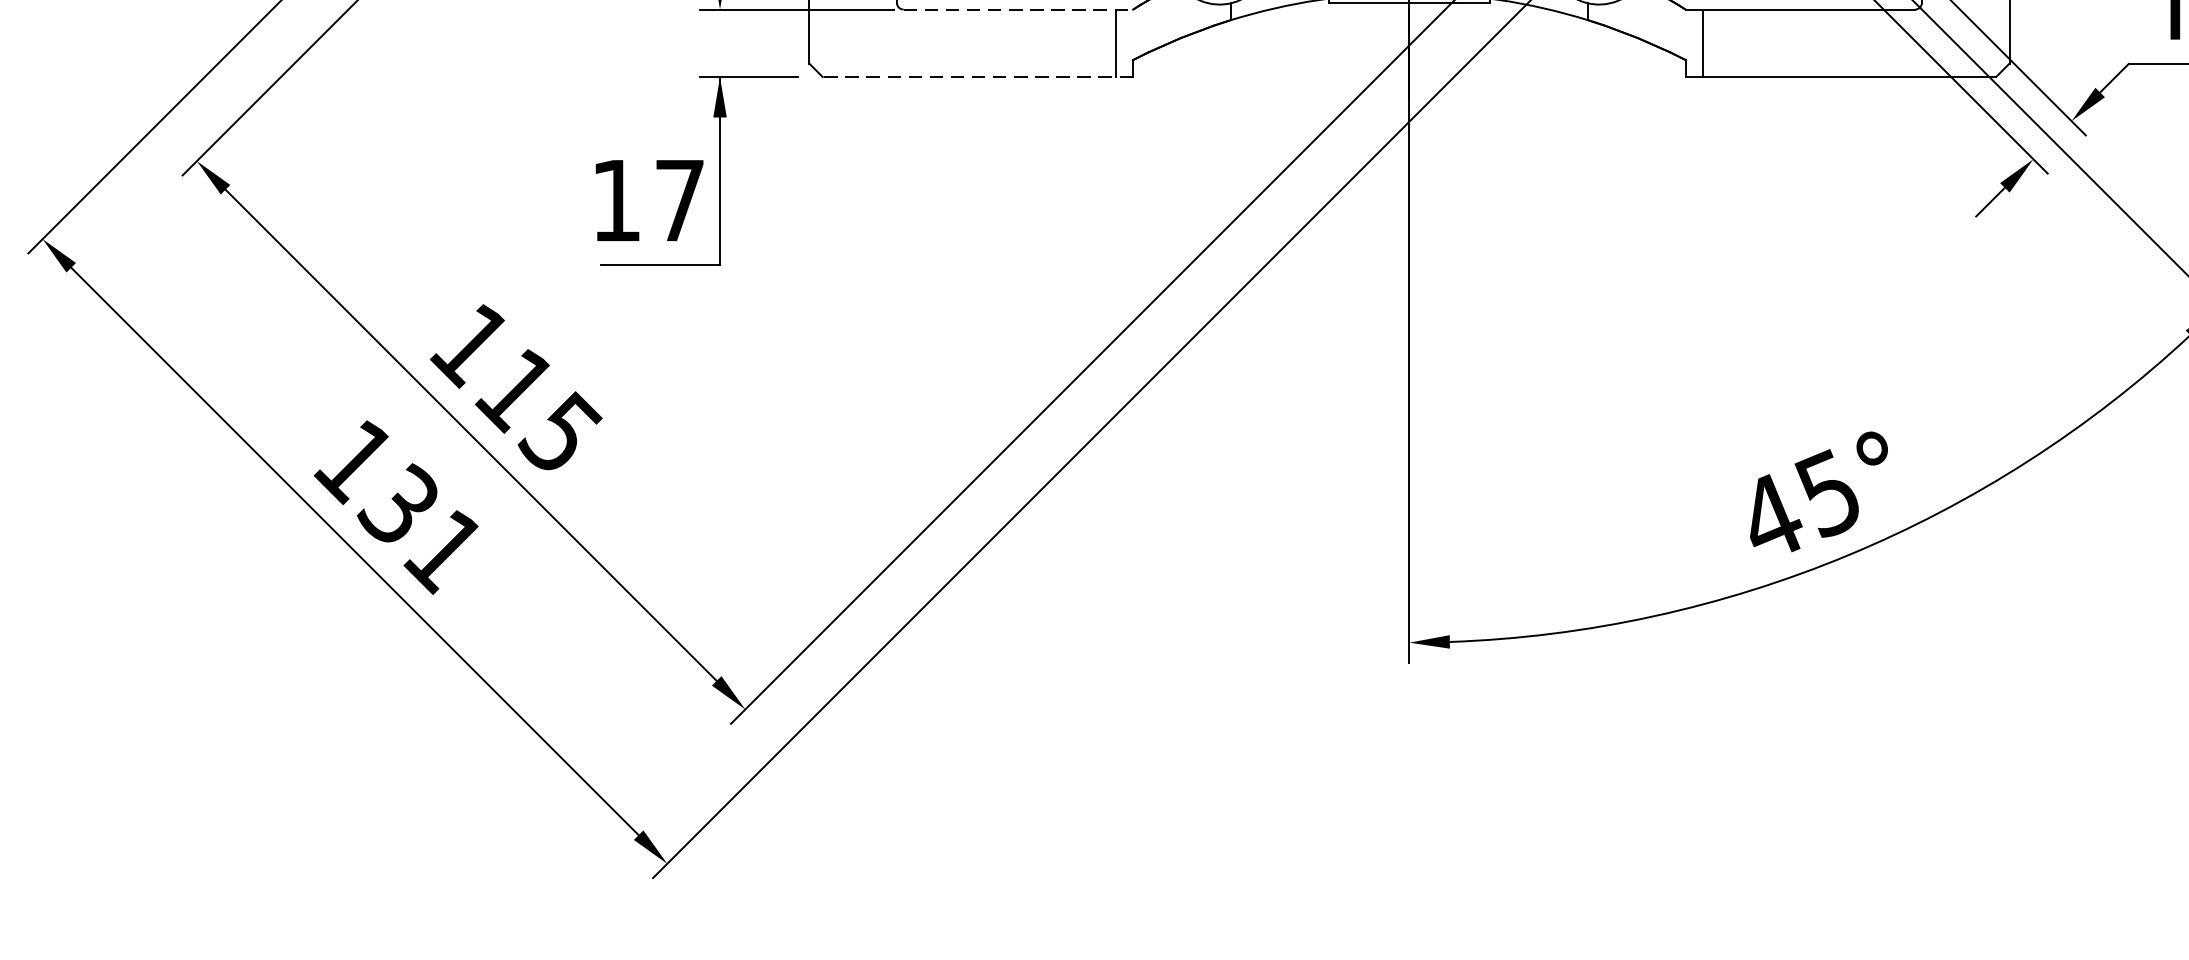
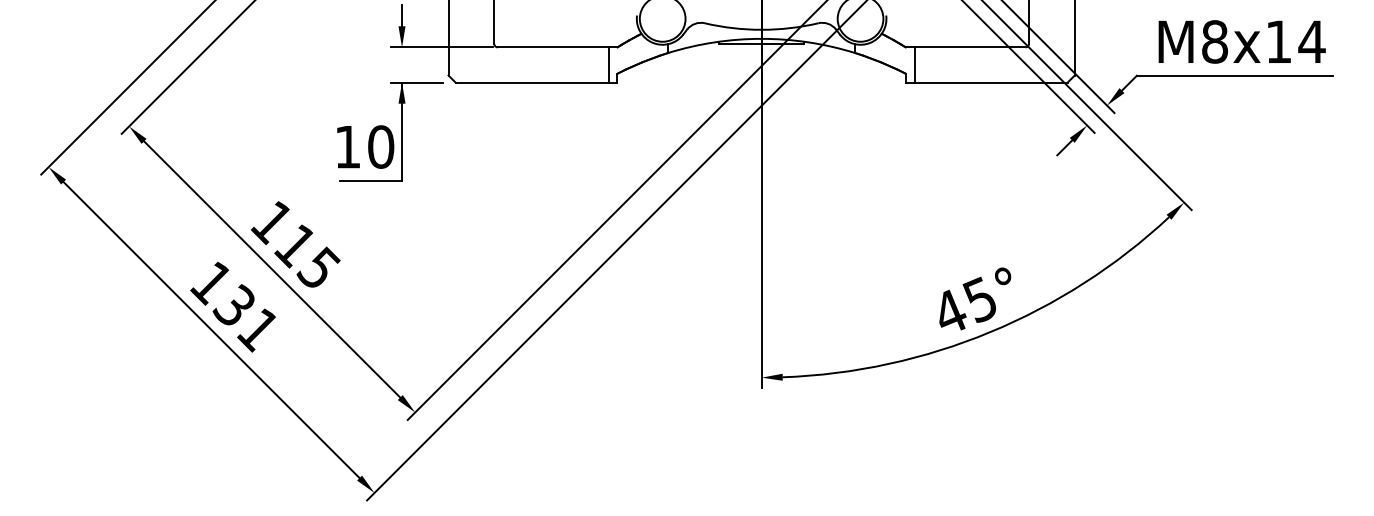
line: (1018, 9) -> (557, 47), dashed -> solid
line: (977, 76) -> (536, 82), dashed -> solid
text: (680, 199) -> (381, 146), 17 -> 10

